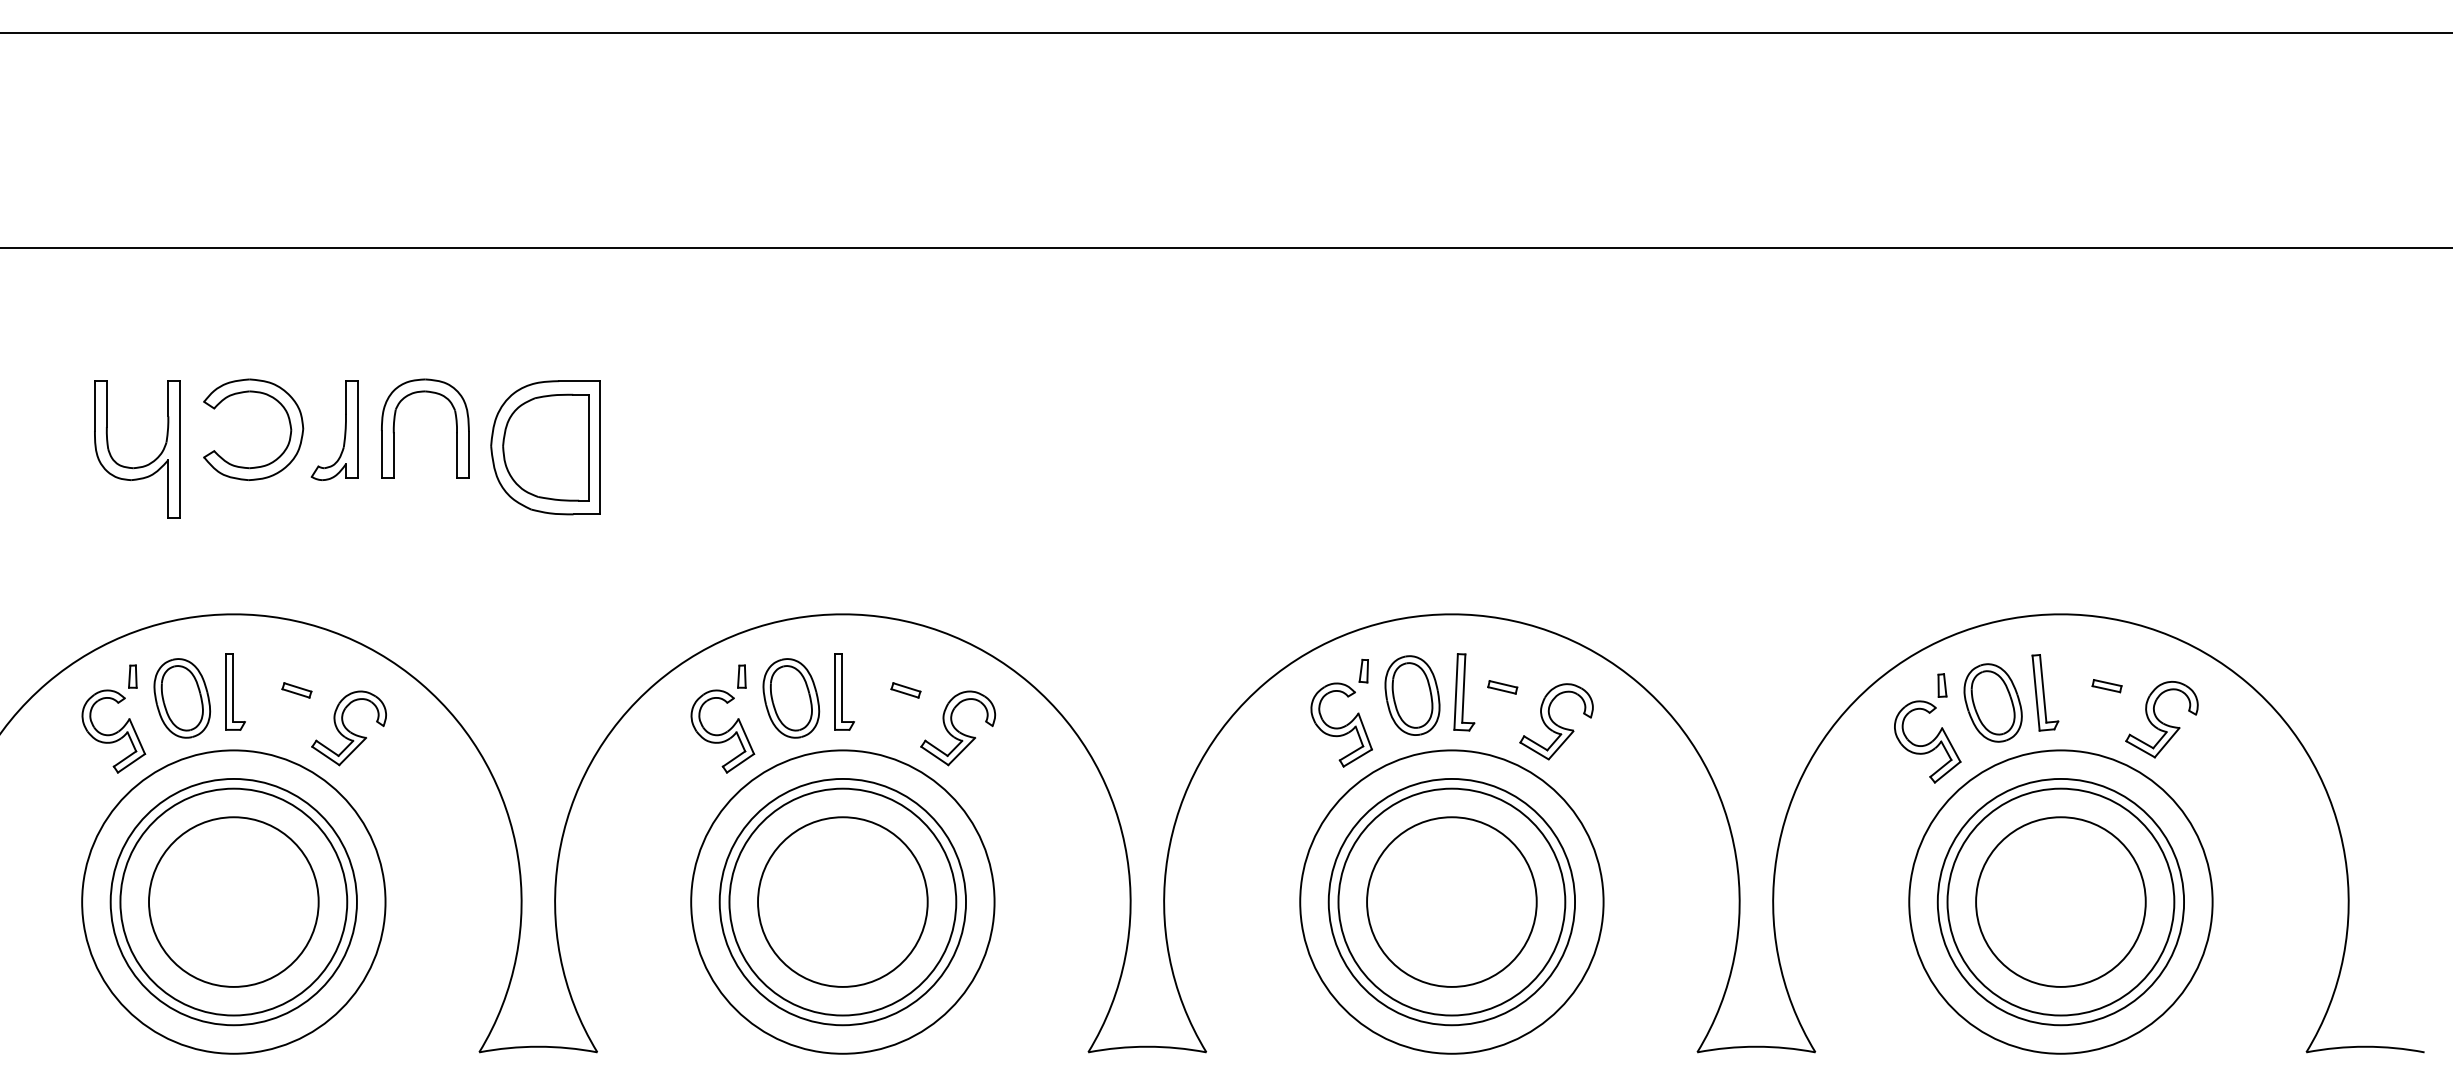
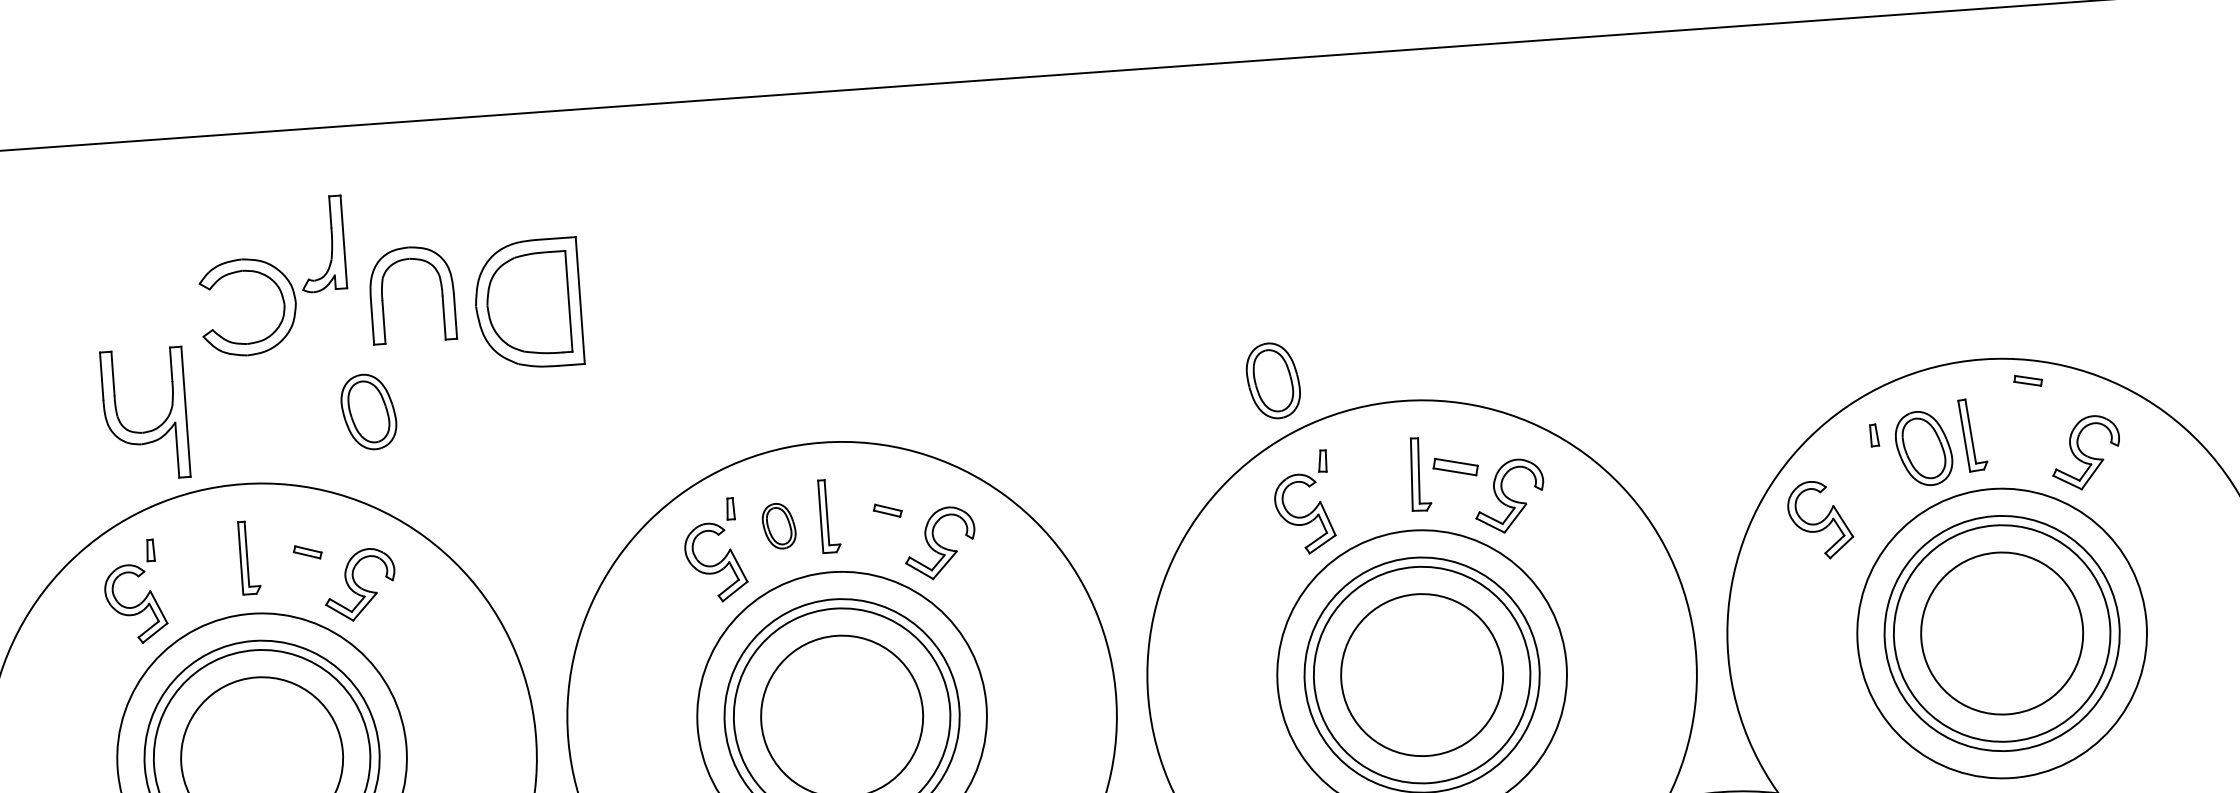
part: (344, 430) -> (331, 243), moved
part: (137, 466) -> (146, 430), moved
part: (2106, 686) -> (2027, 381), moved
part: (1502, 687) -> (1455, 467), size x1.6
part: (1412, 695) -> (1273, 380), moved
part: (182, 698) -> (369, 412), moved
part: (791, 698) -> (779, 526), size x0.6
part: (1927, 741) -> (1820, 519), moved

